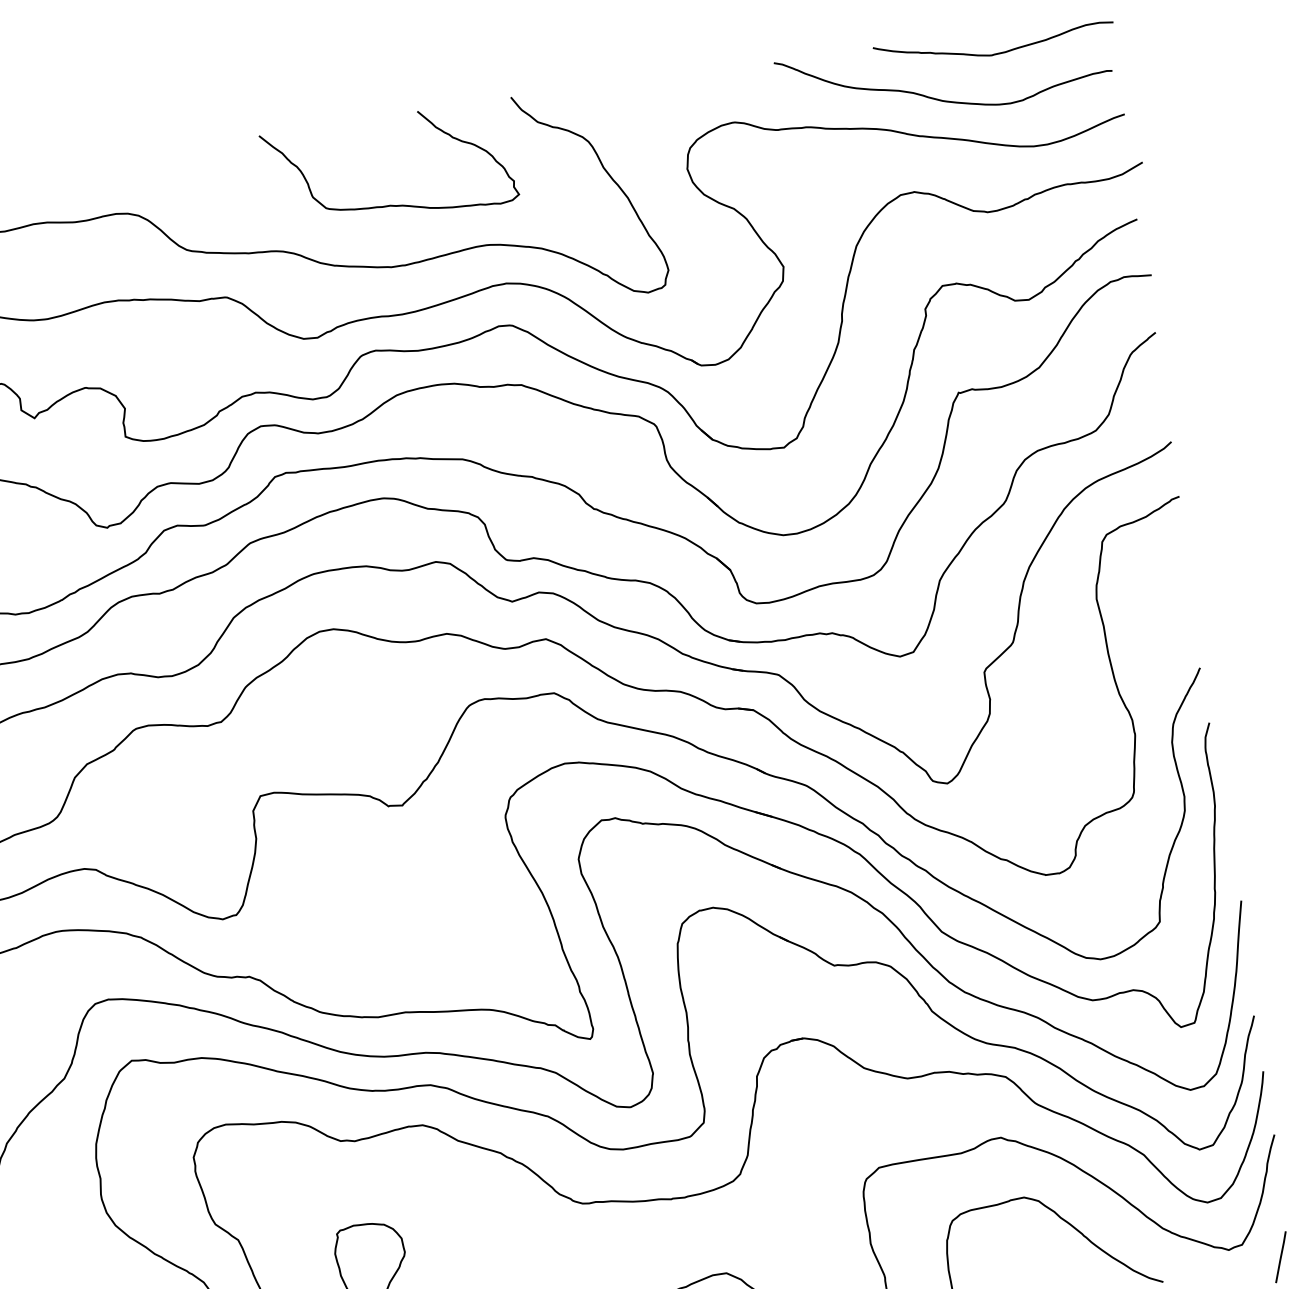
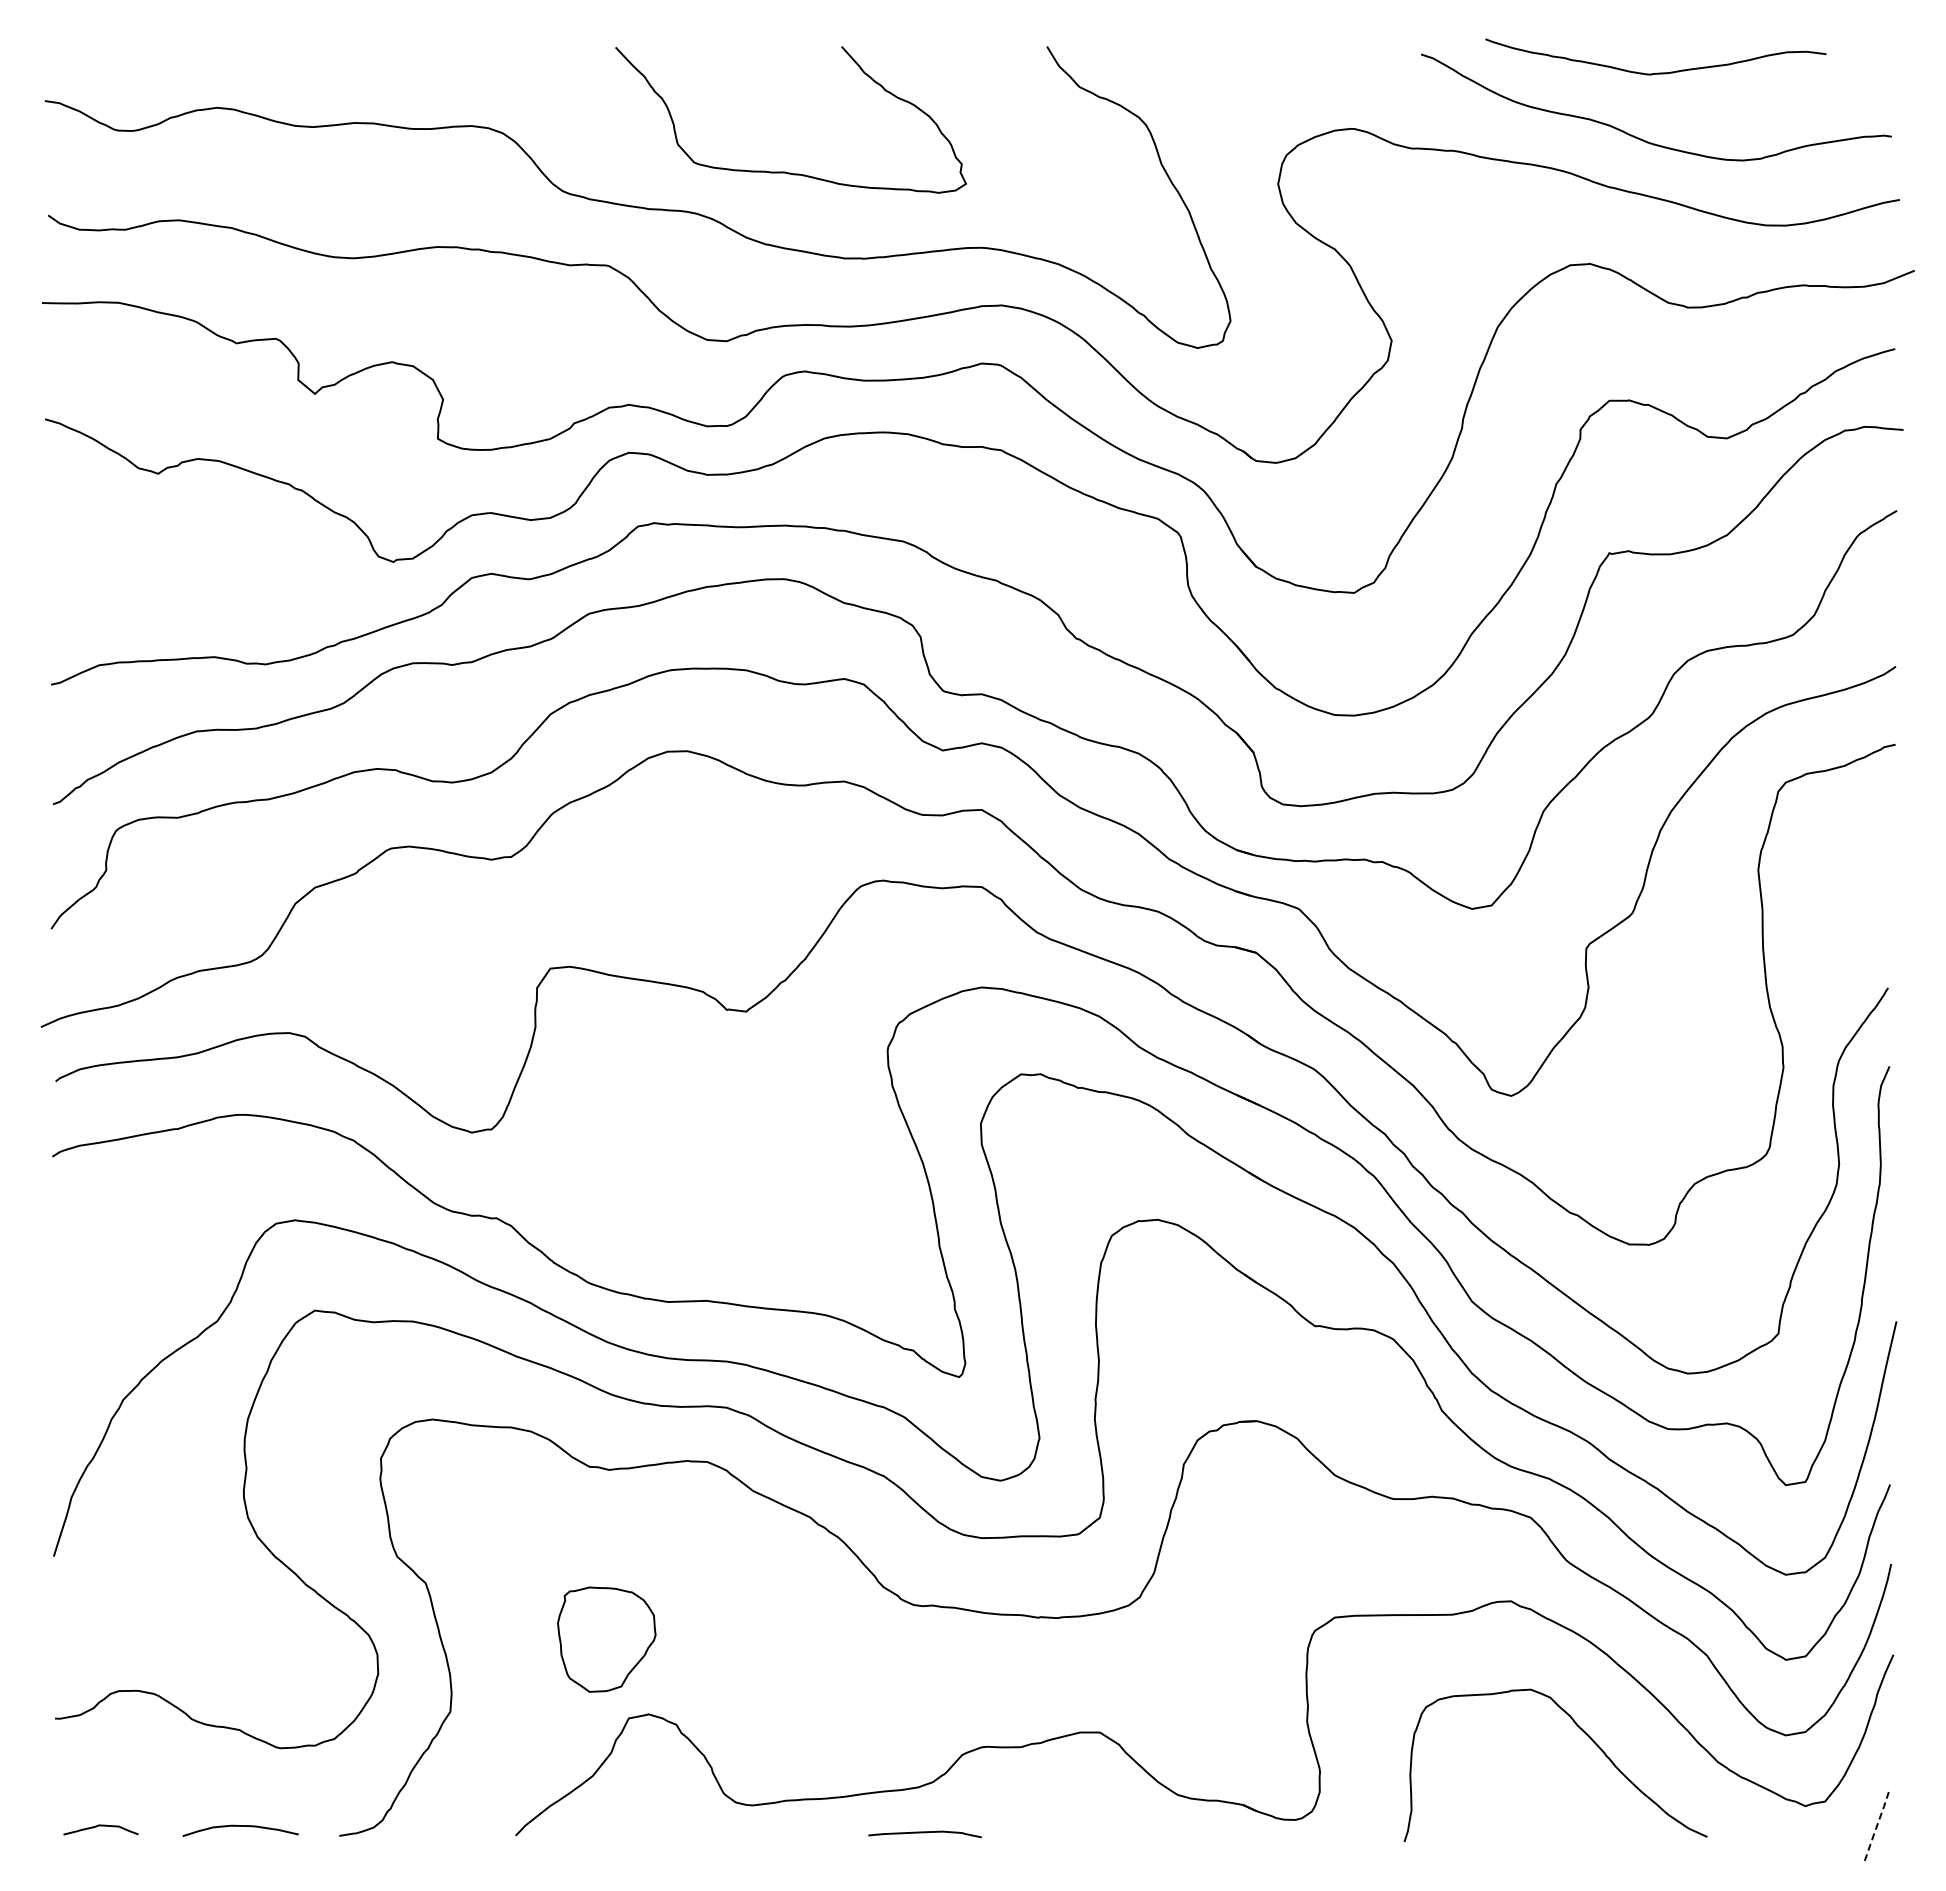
curve: (996, 53) -> (1657, 72), moved
curve: (391, 204) -> (785, 171), moved
line: (1280, 1257) -> (1876, 1827), solid -> dashed

